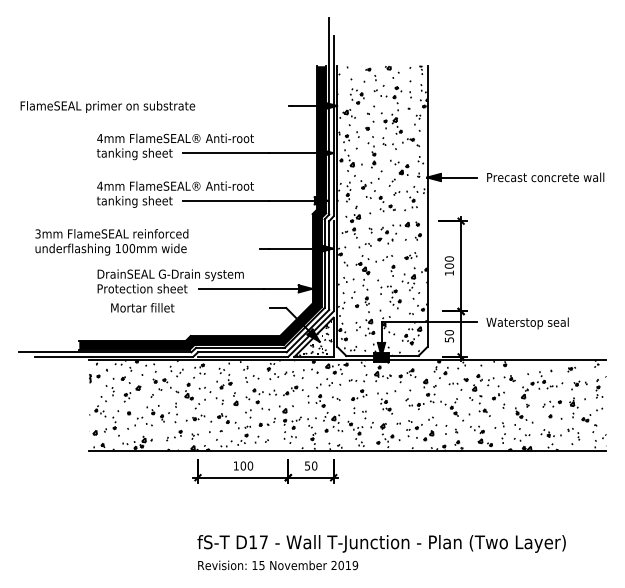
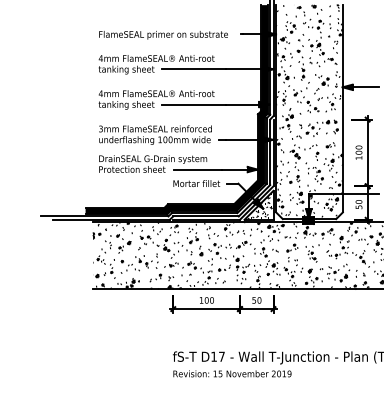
text: (107, 106) -> (163, 34), moved
text: (111, 242) -> (155, 135), moved
text: (142, 307) -> (196, 183), moved

